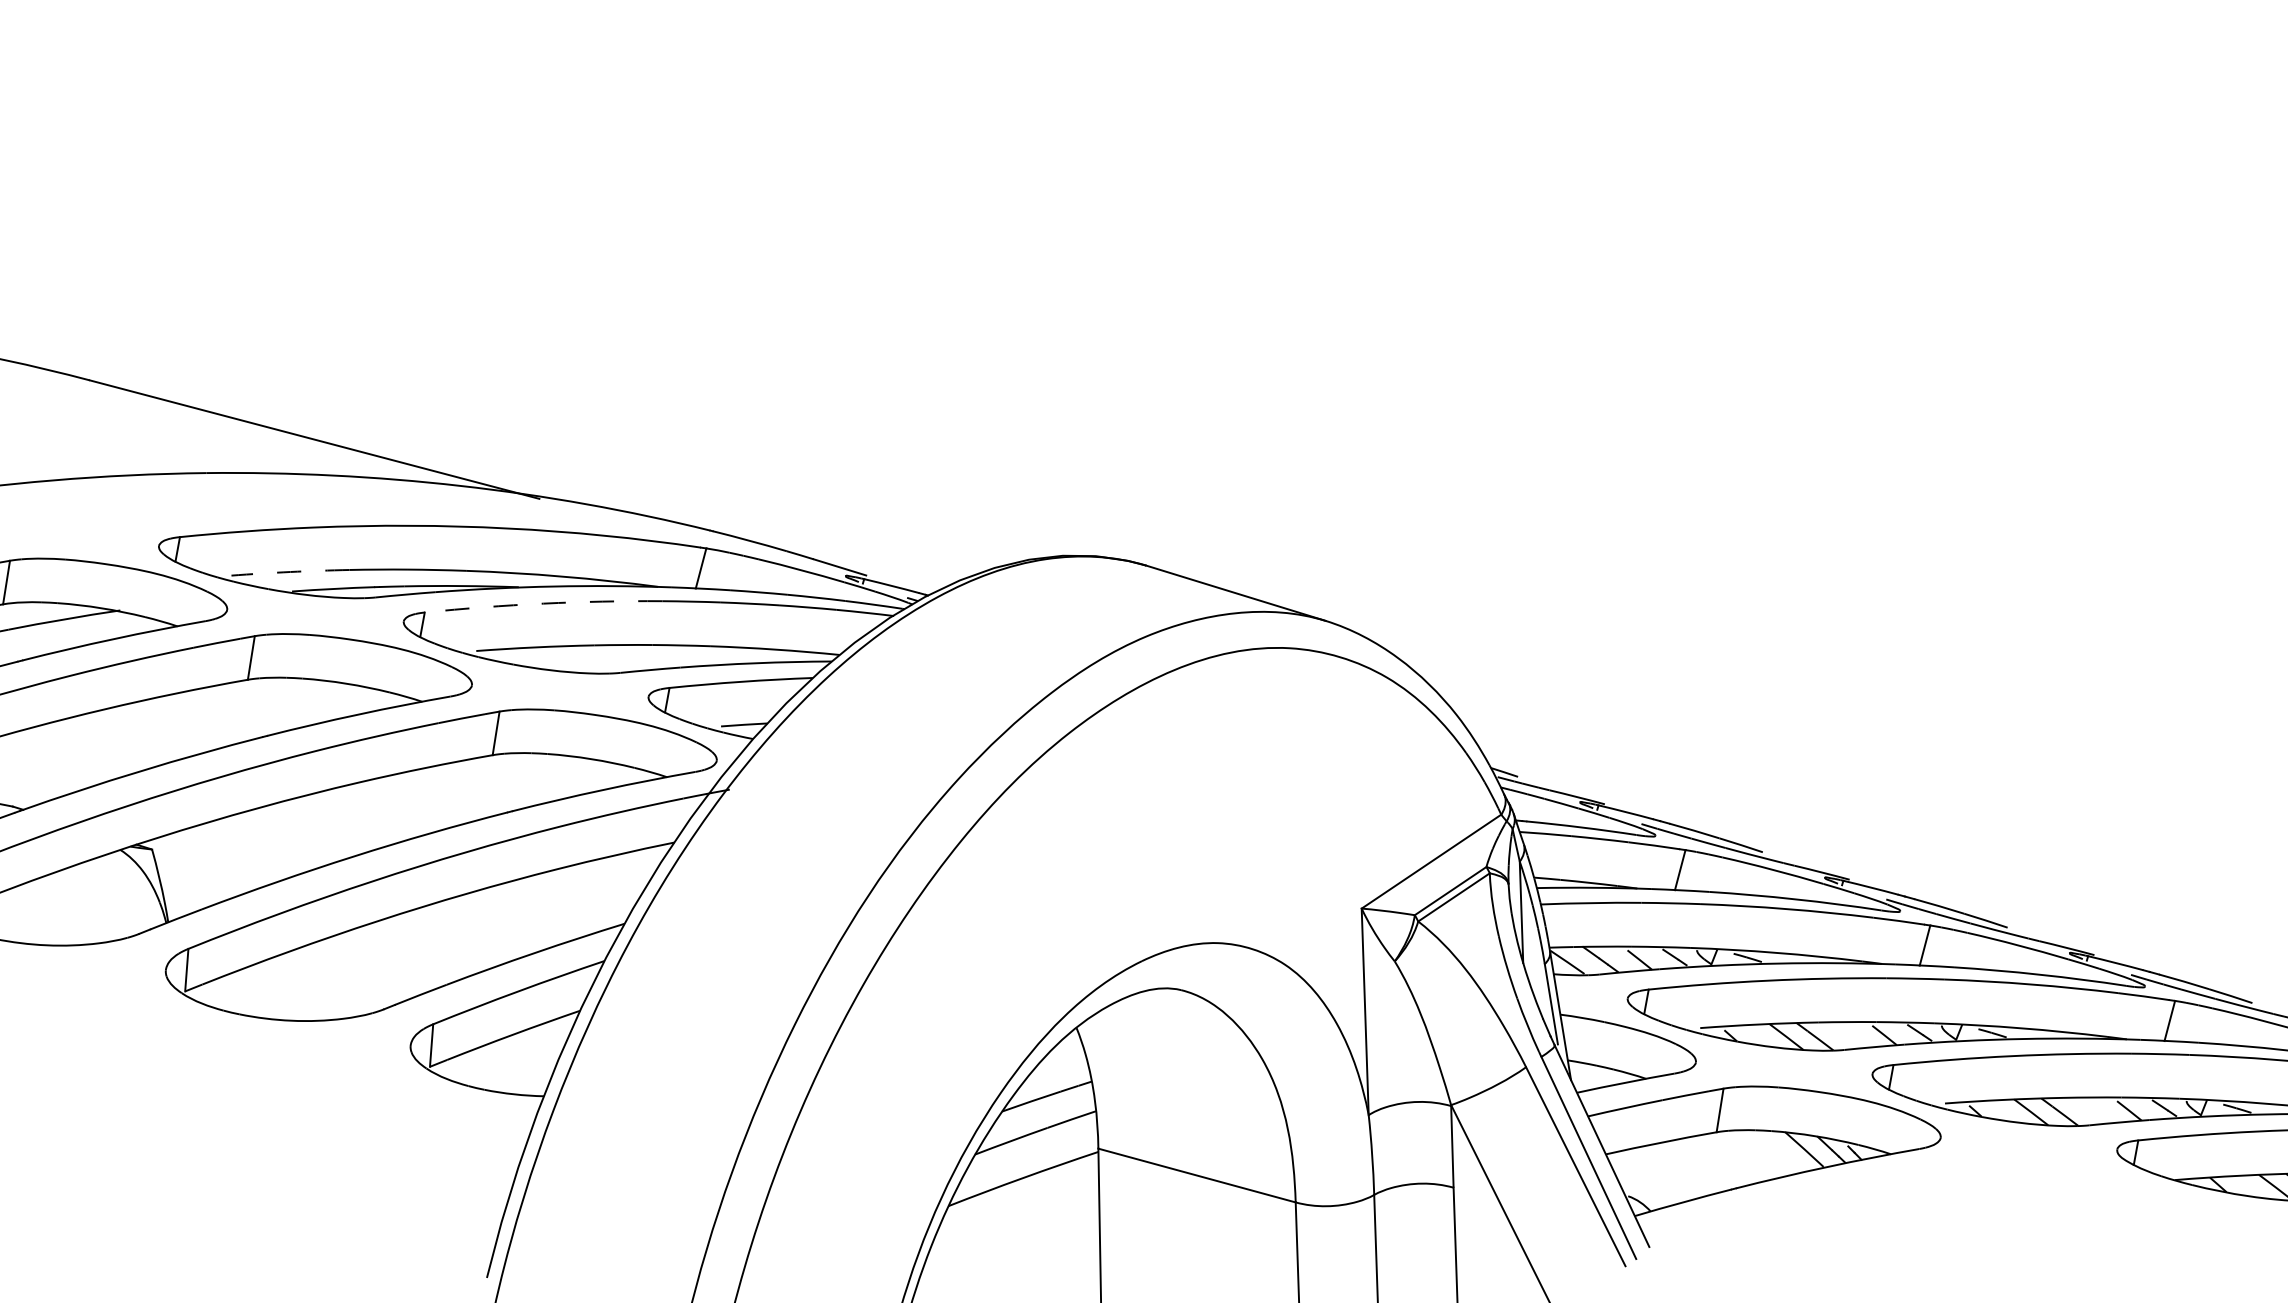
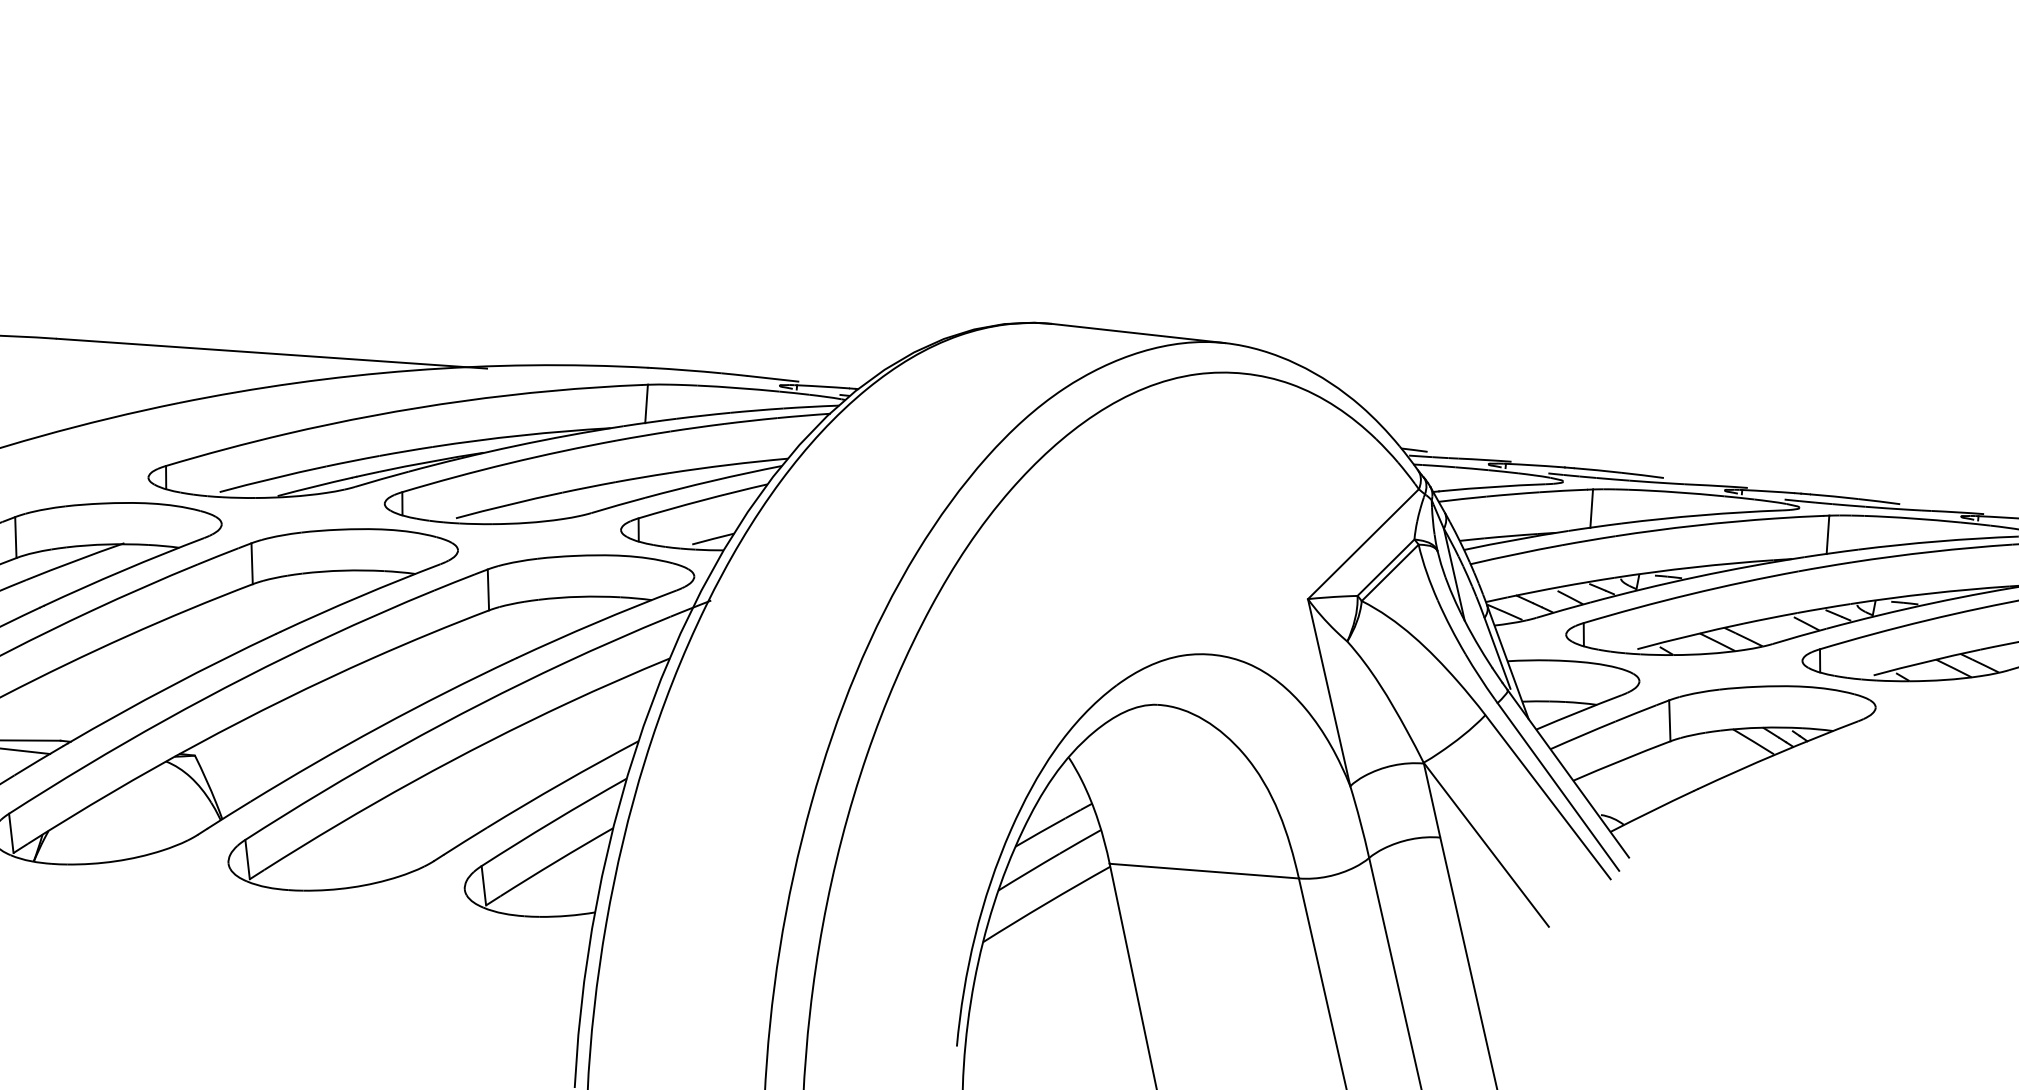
arc: (290, 572) -> (272, 479), dashed -> solid
arc: (543, 603) -> (509, 463), dashed -> solid

